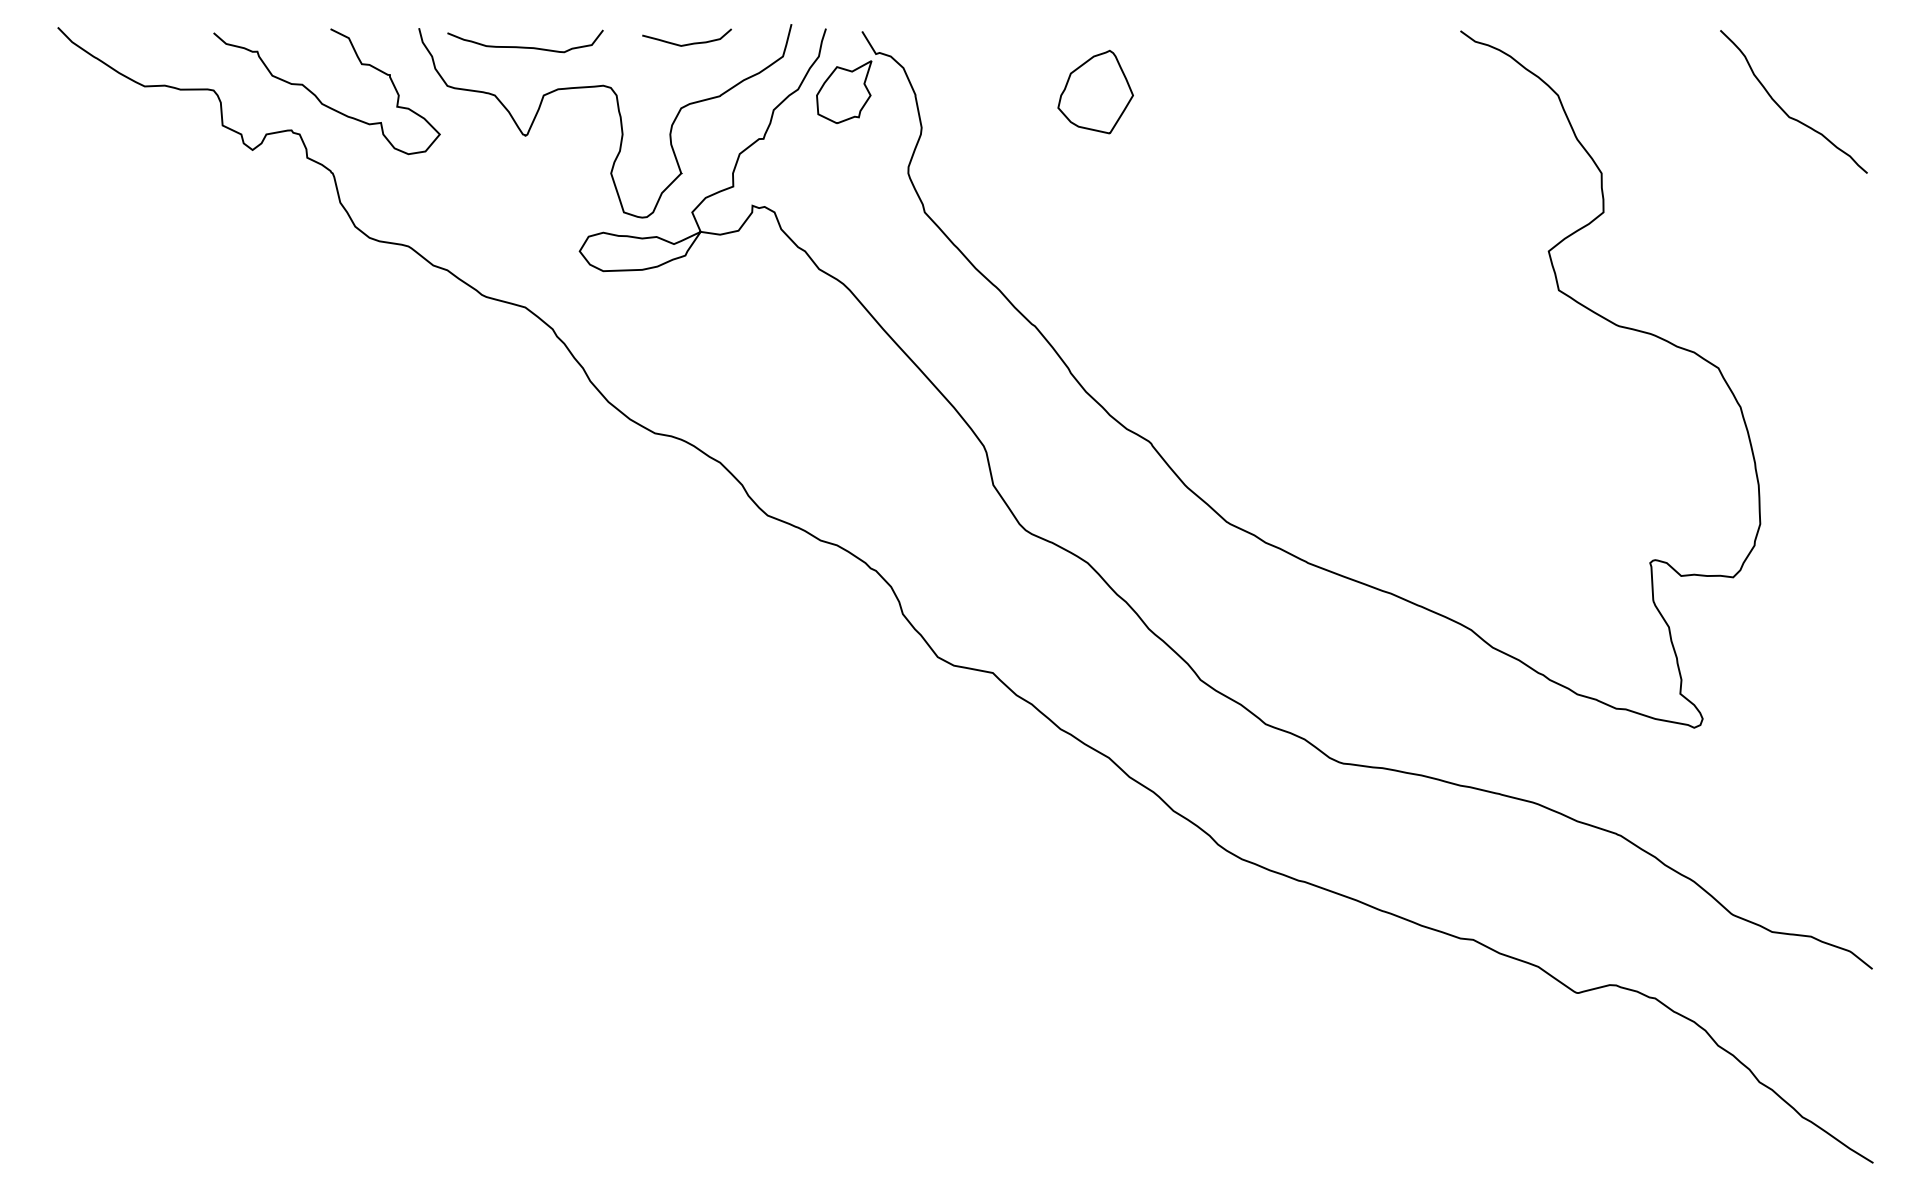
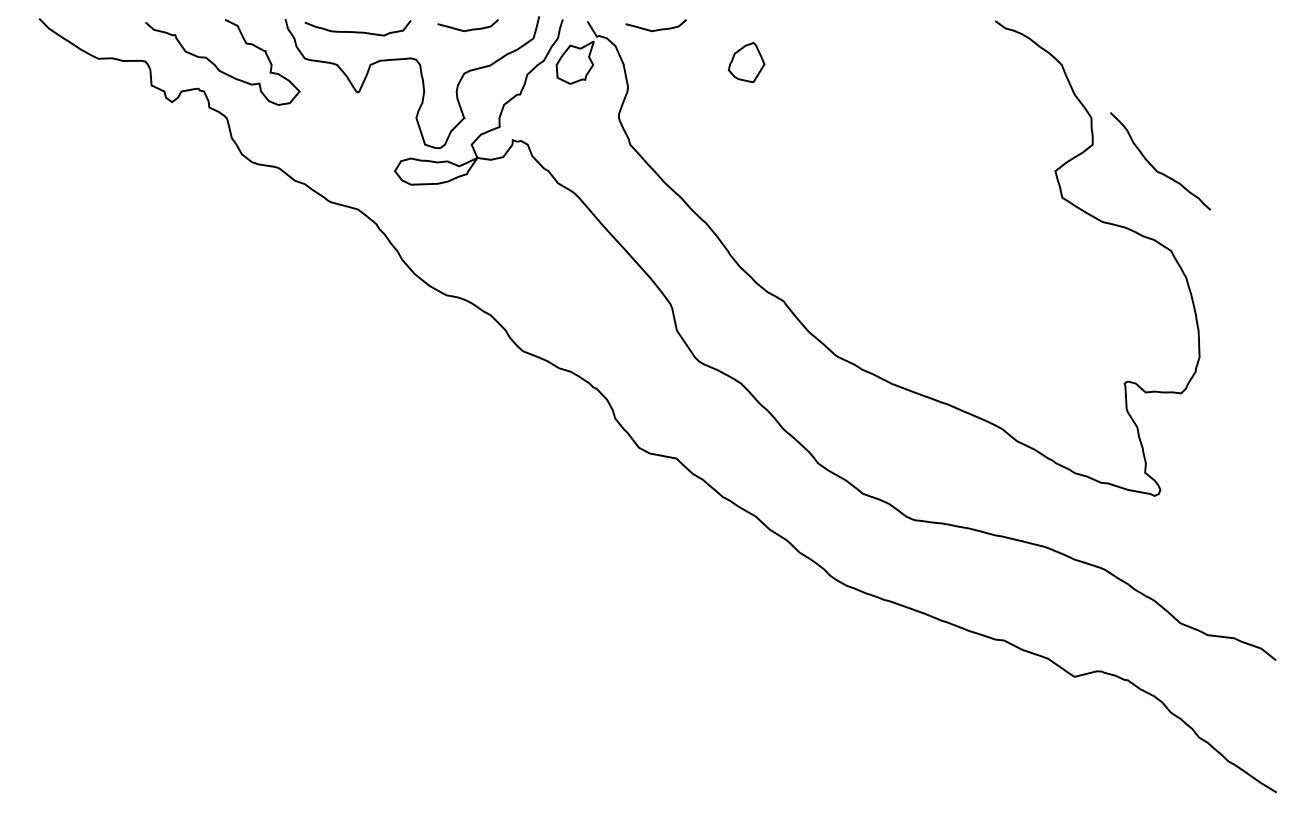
curve: (961, 43) -> (655, 29), added
part: (1095, 91) -> (746, 62), size x0.7
curve: (1785, 110) -> (1154, 167), moved

